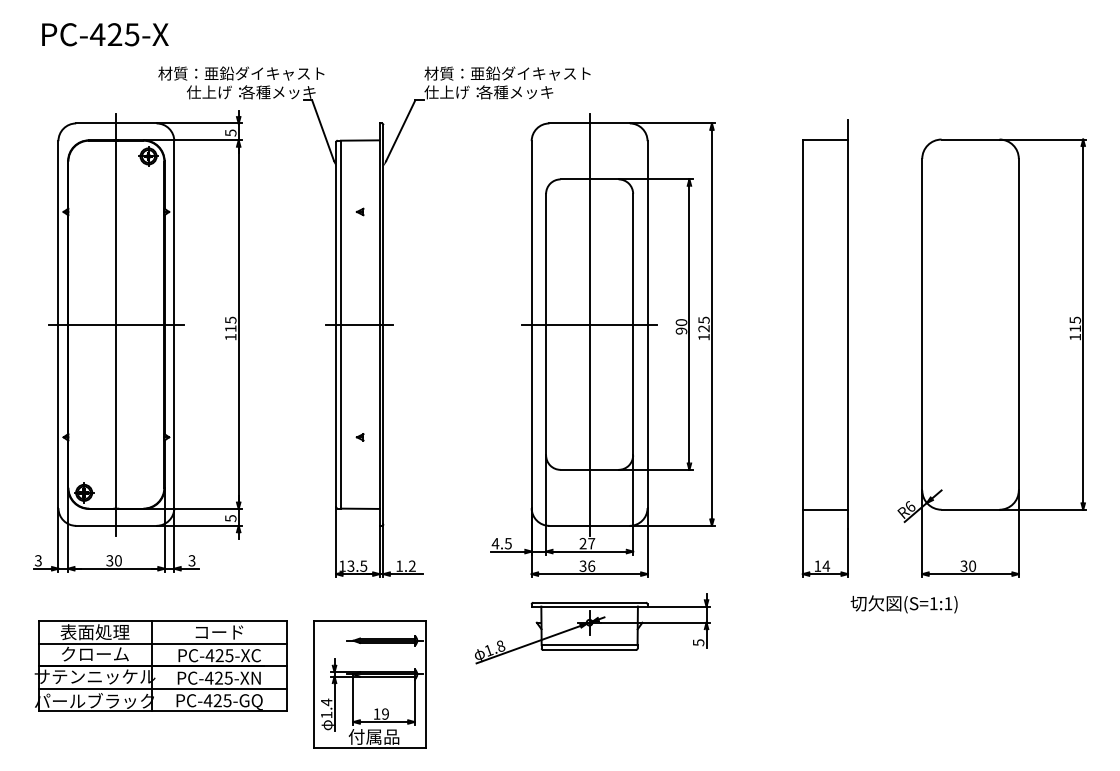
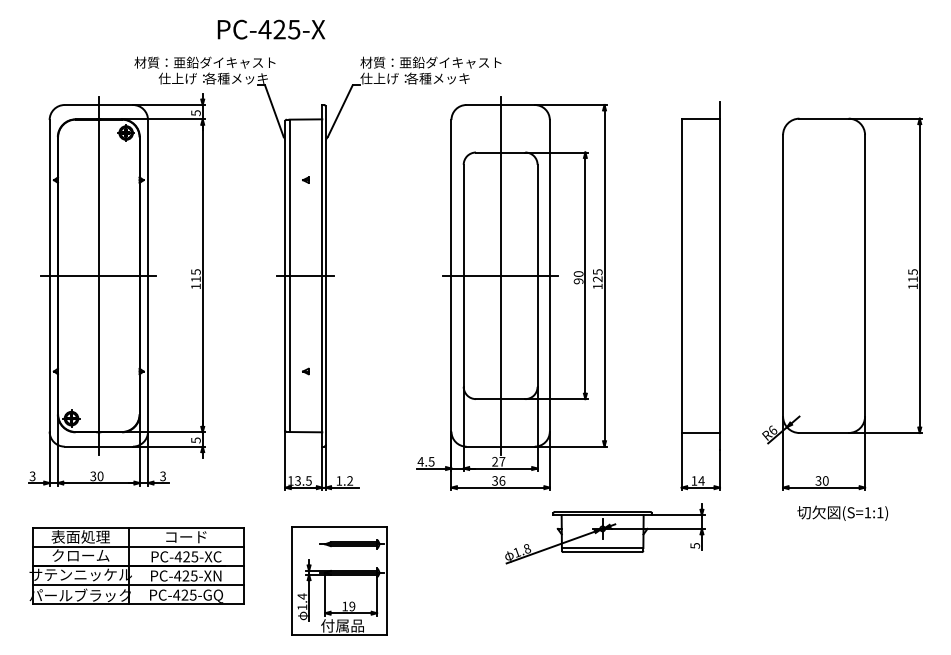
text: (105, 34) -> (271, 29), moved
text: (903, 603) -> (842, 512), moved
part: (592, 628) -> (605, 533), moved
part: (370, 683) -> (339, 580), moved

